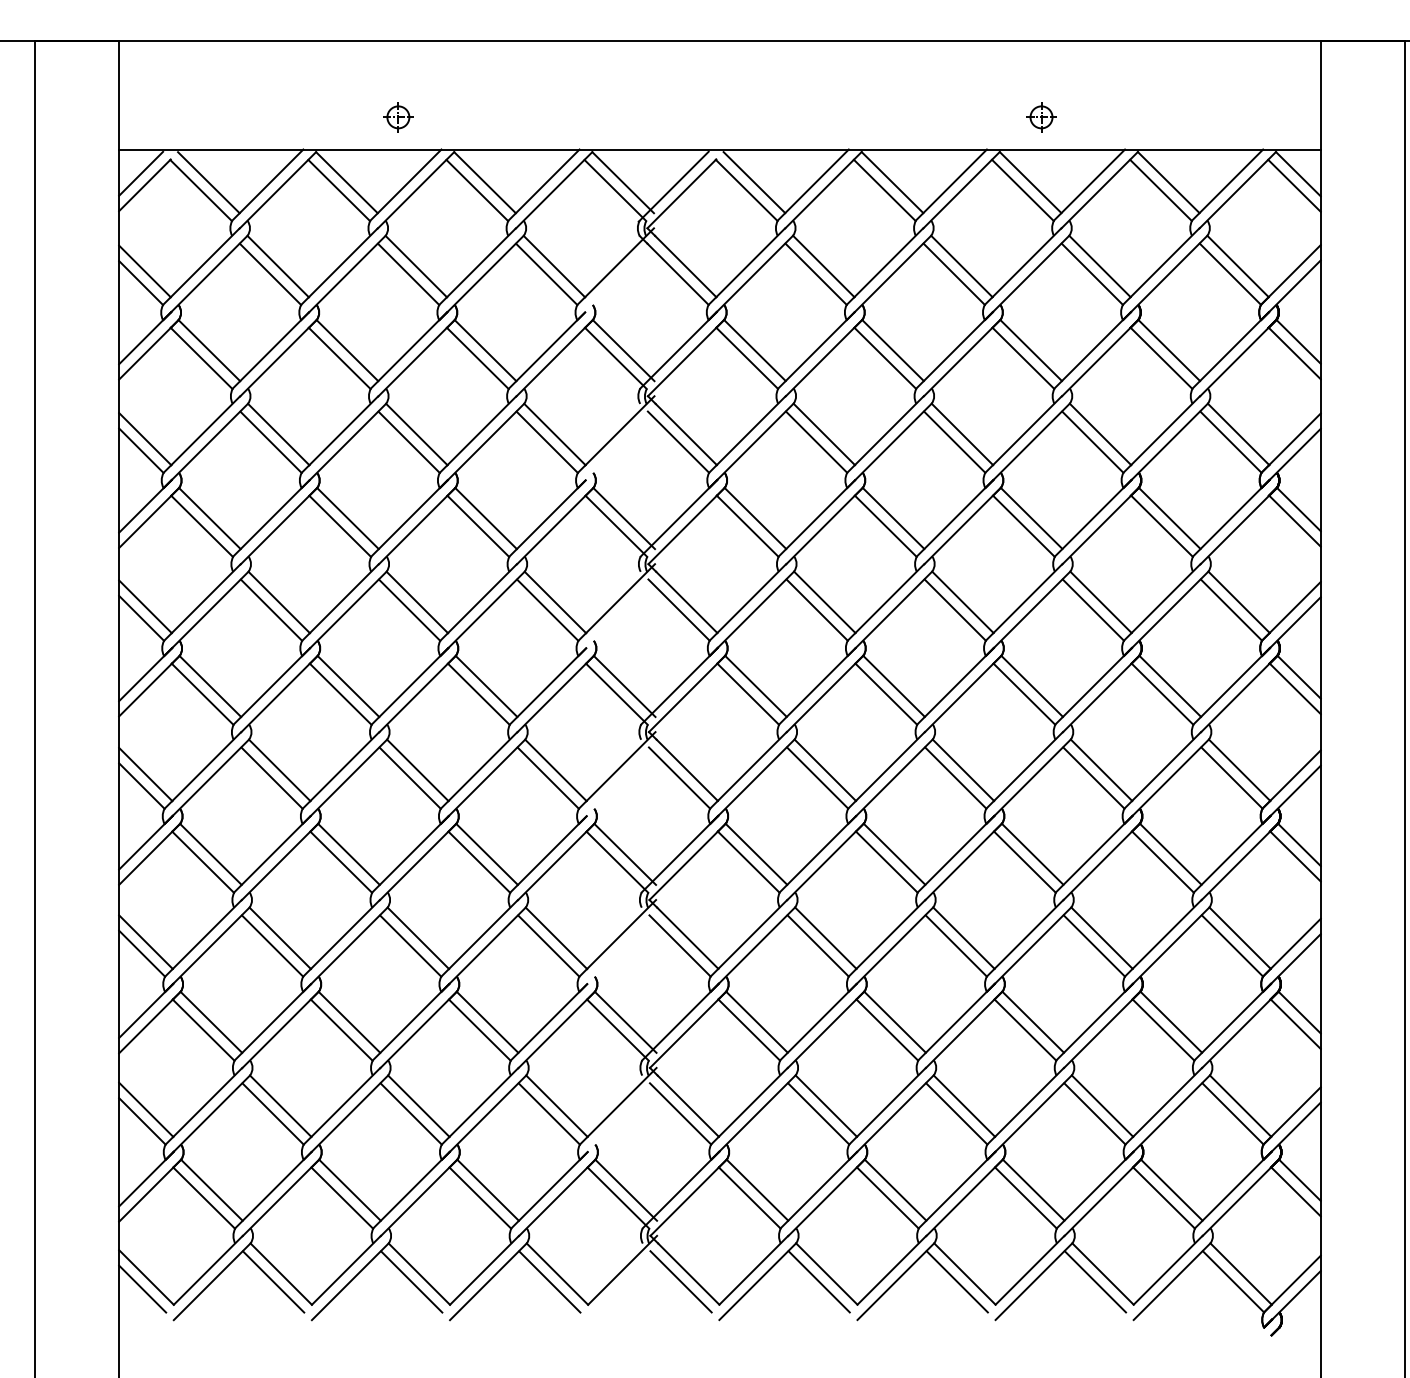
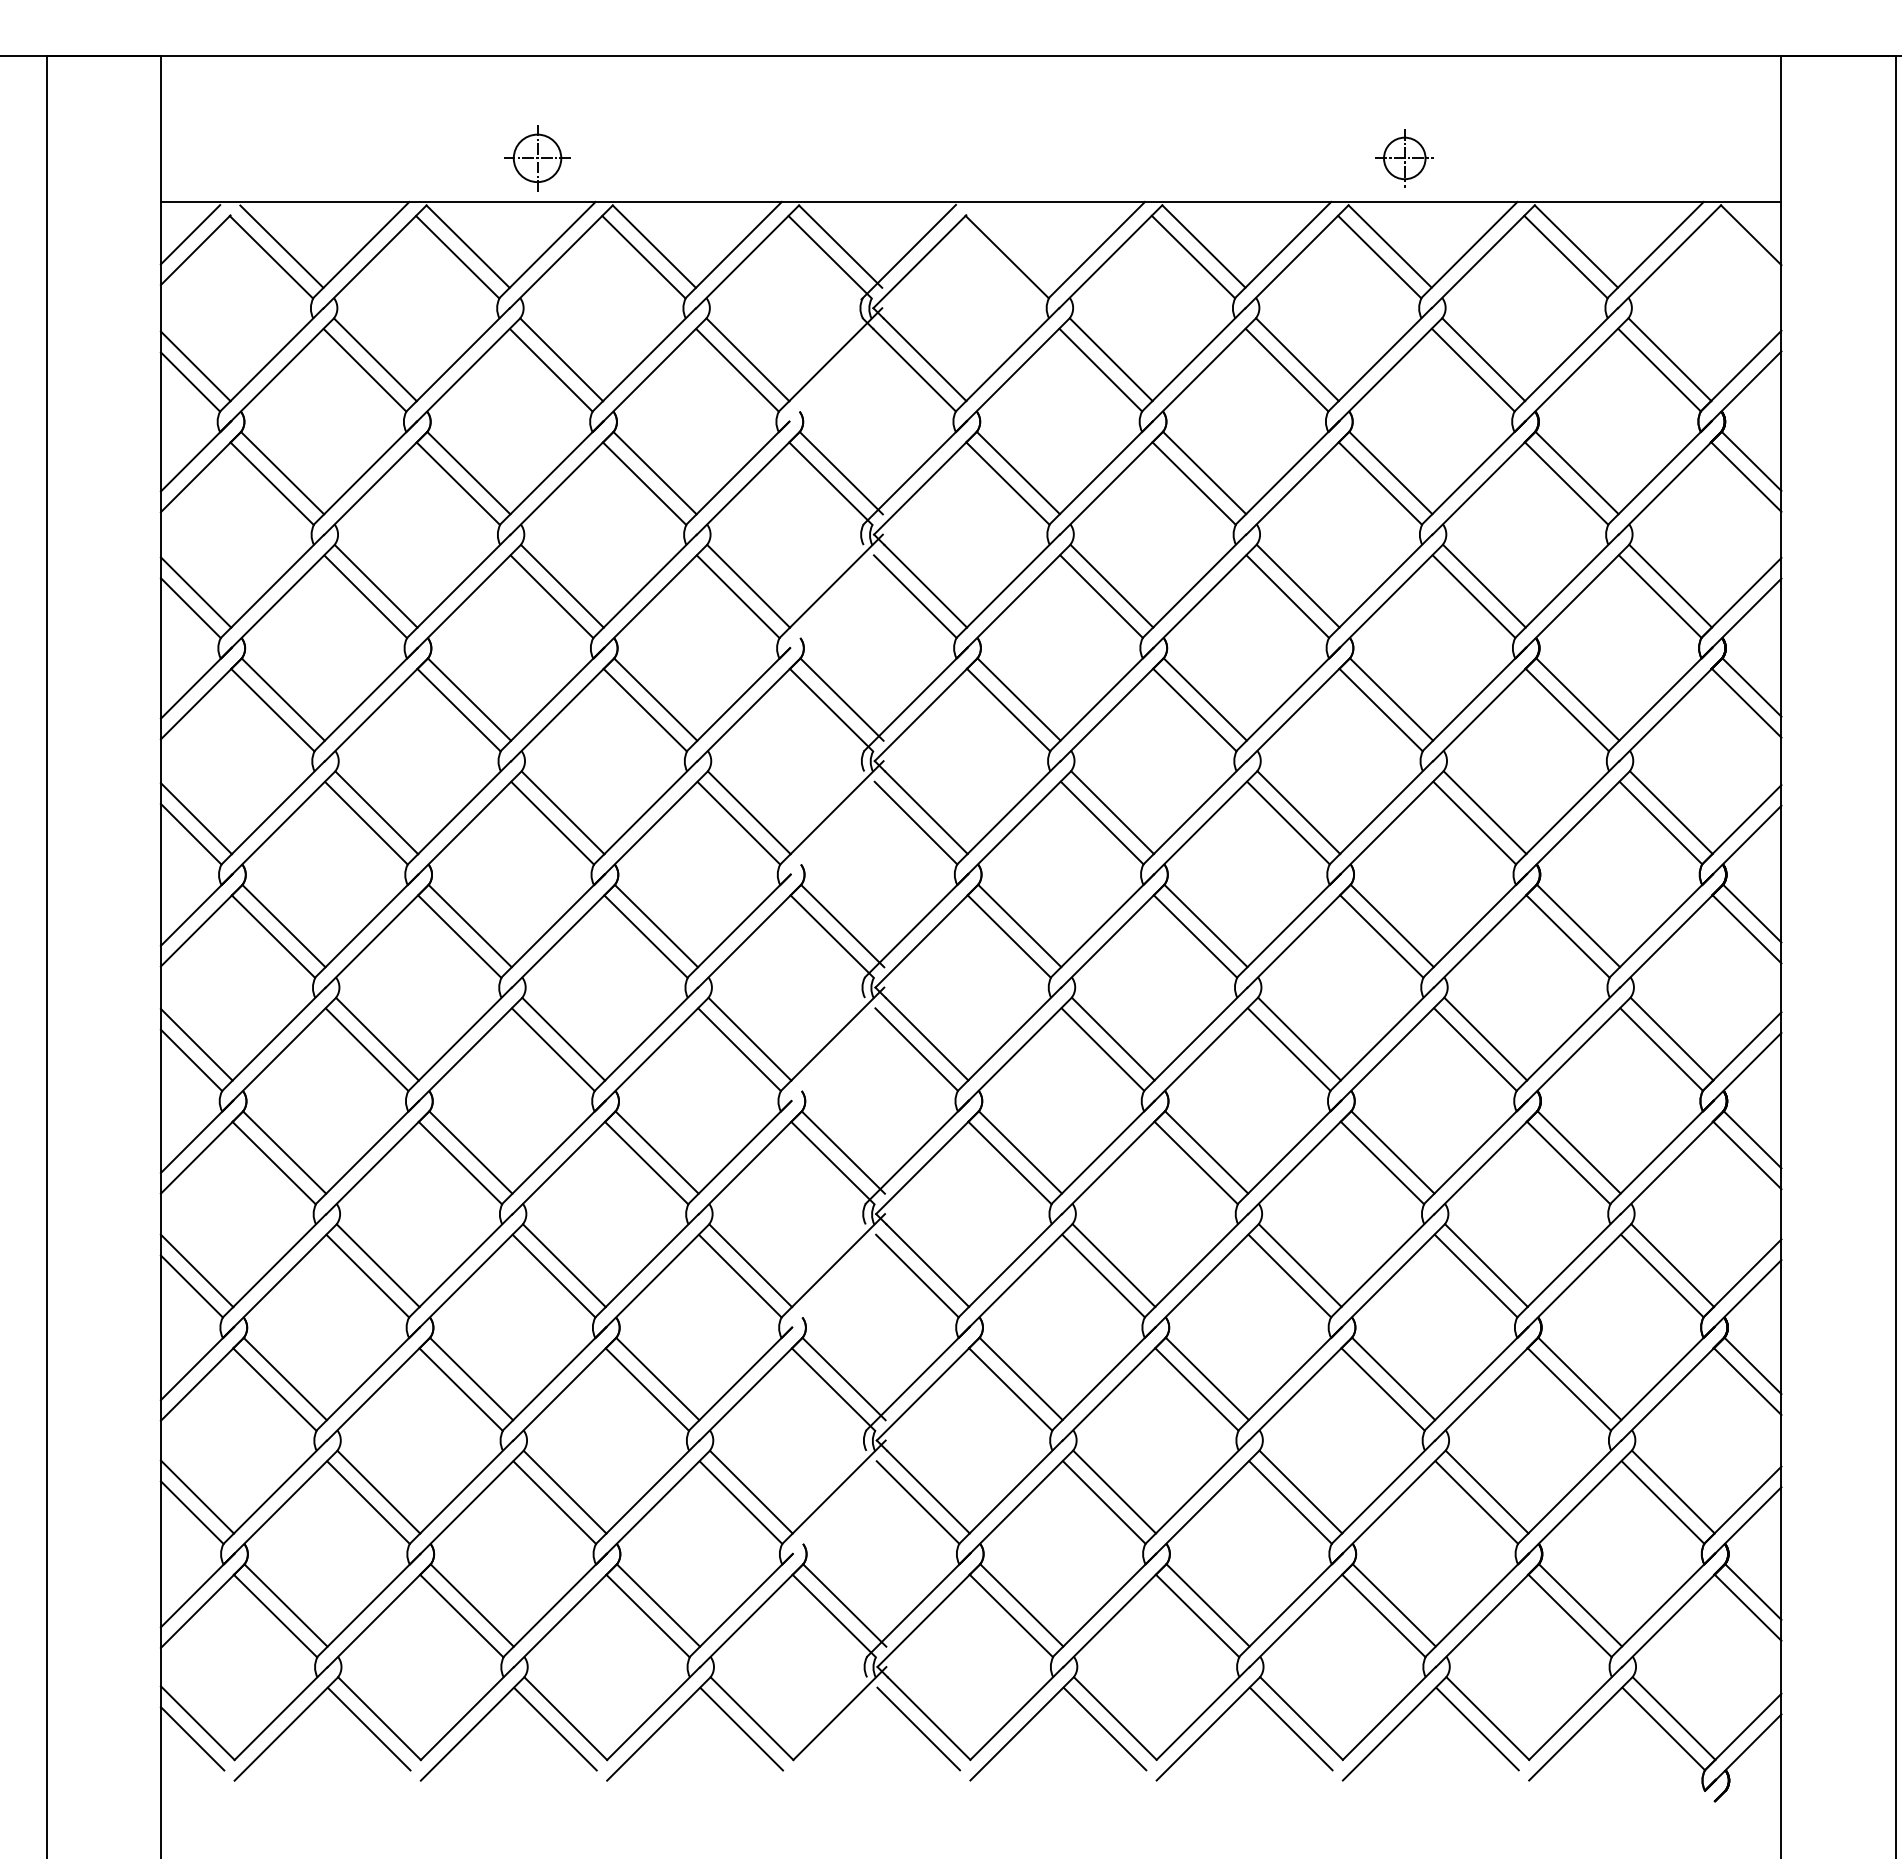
part: (398, 117) -> (537, 158), size x1.6
part: (1041, 117) -> (1404, 158), size x1.4
line: (754, 182) -> (1017, 246), removed
line: (1294, 185) -> (1745, 250), removed

